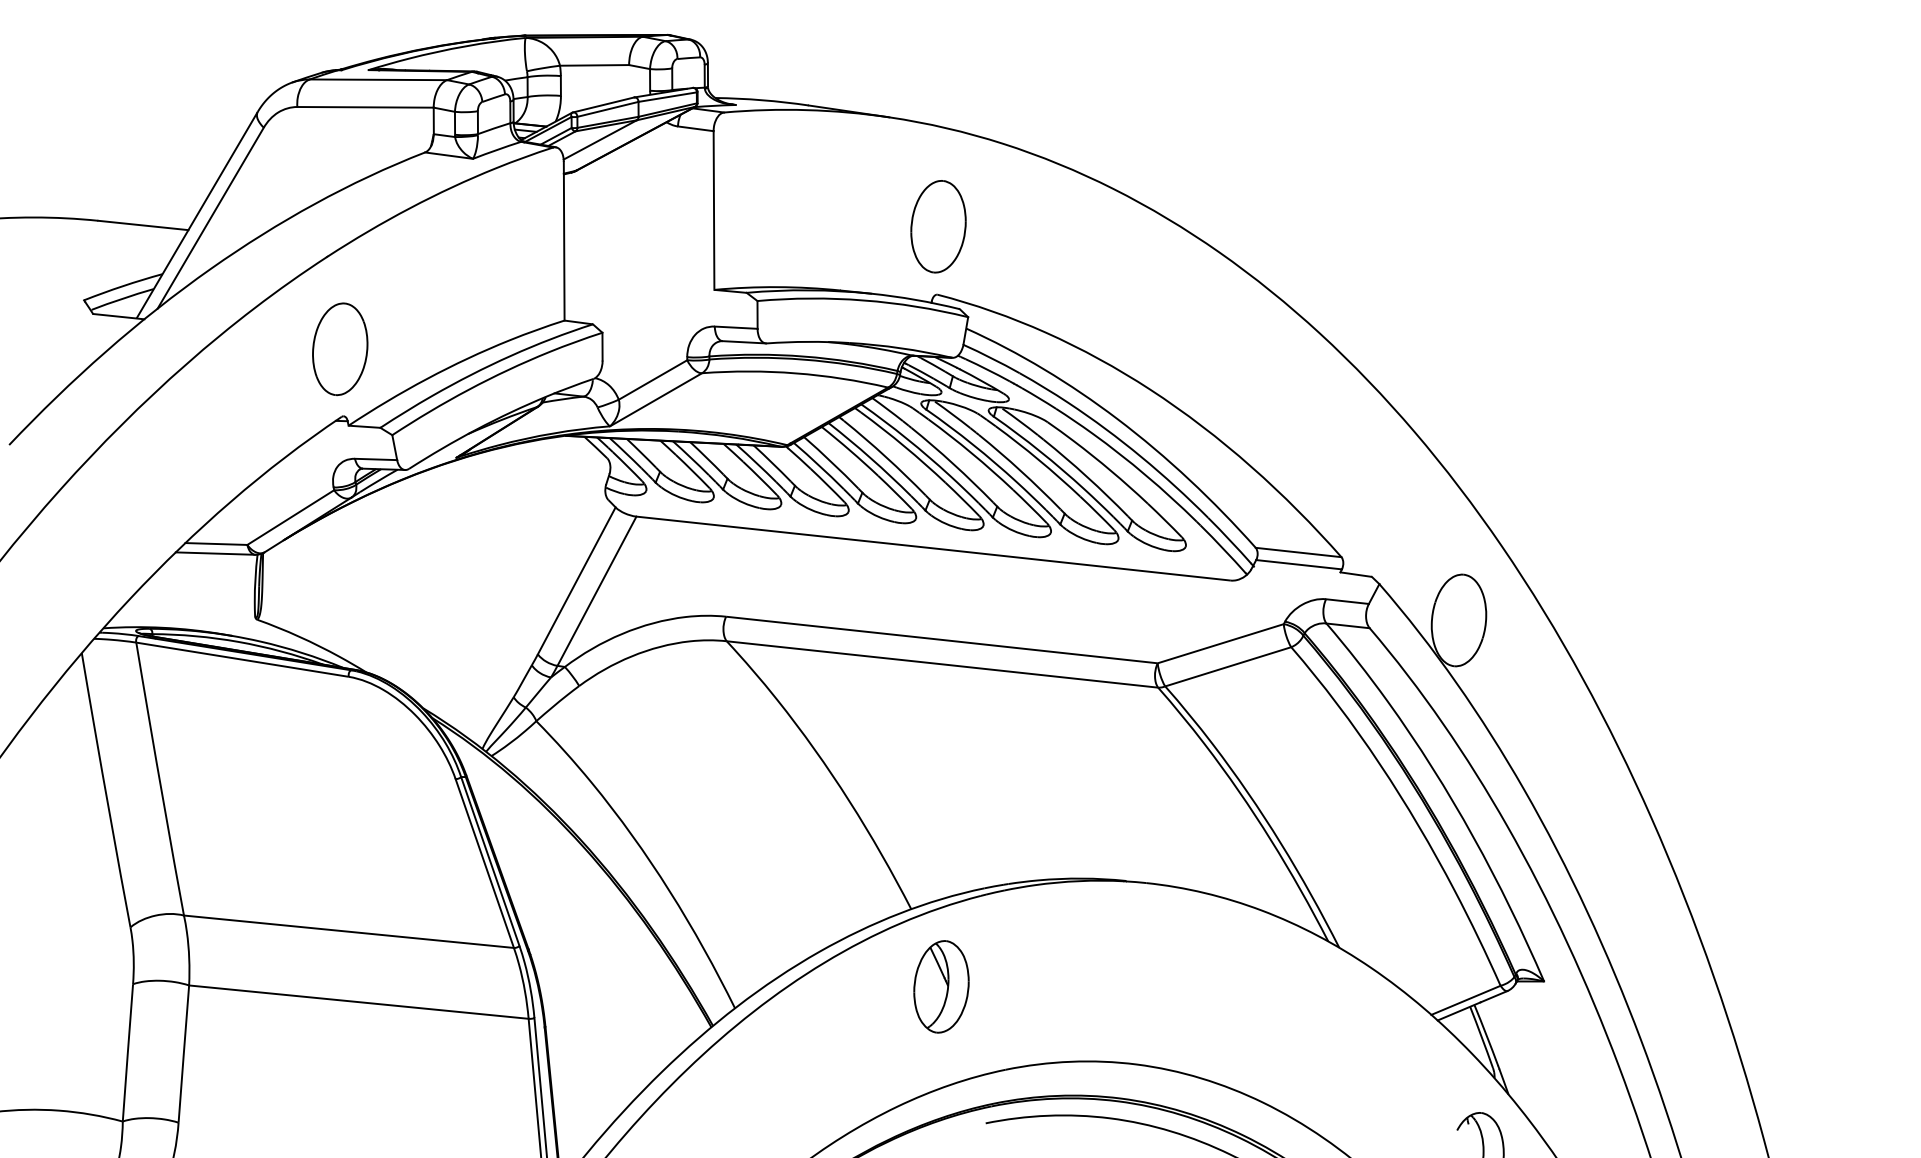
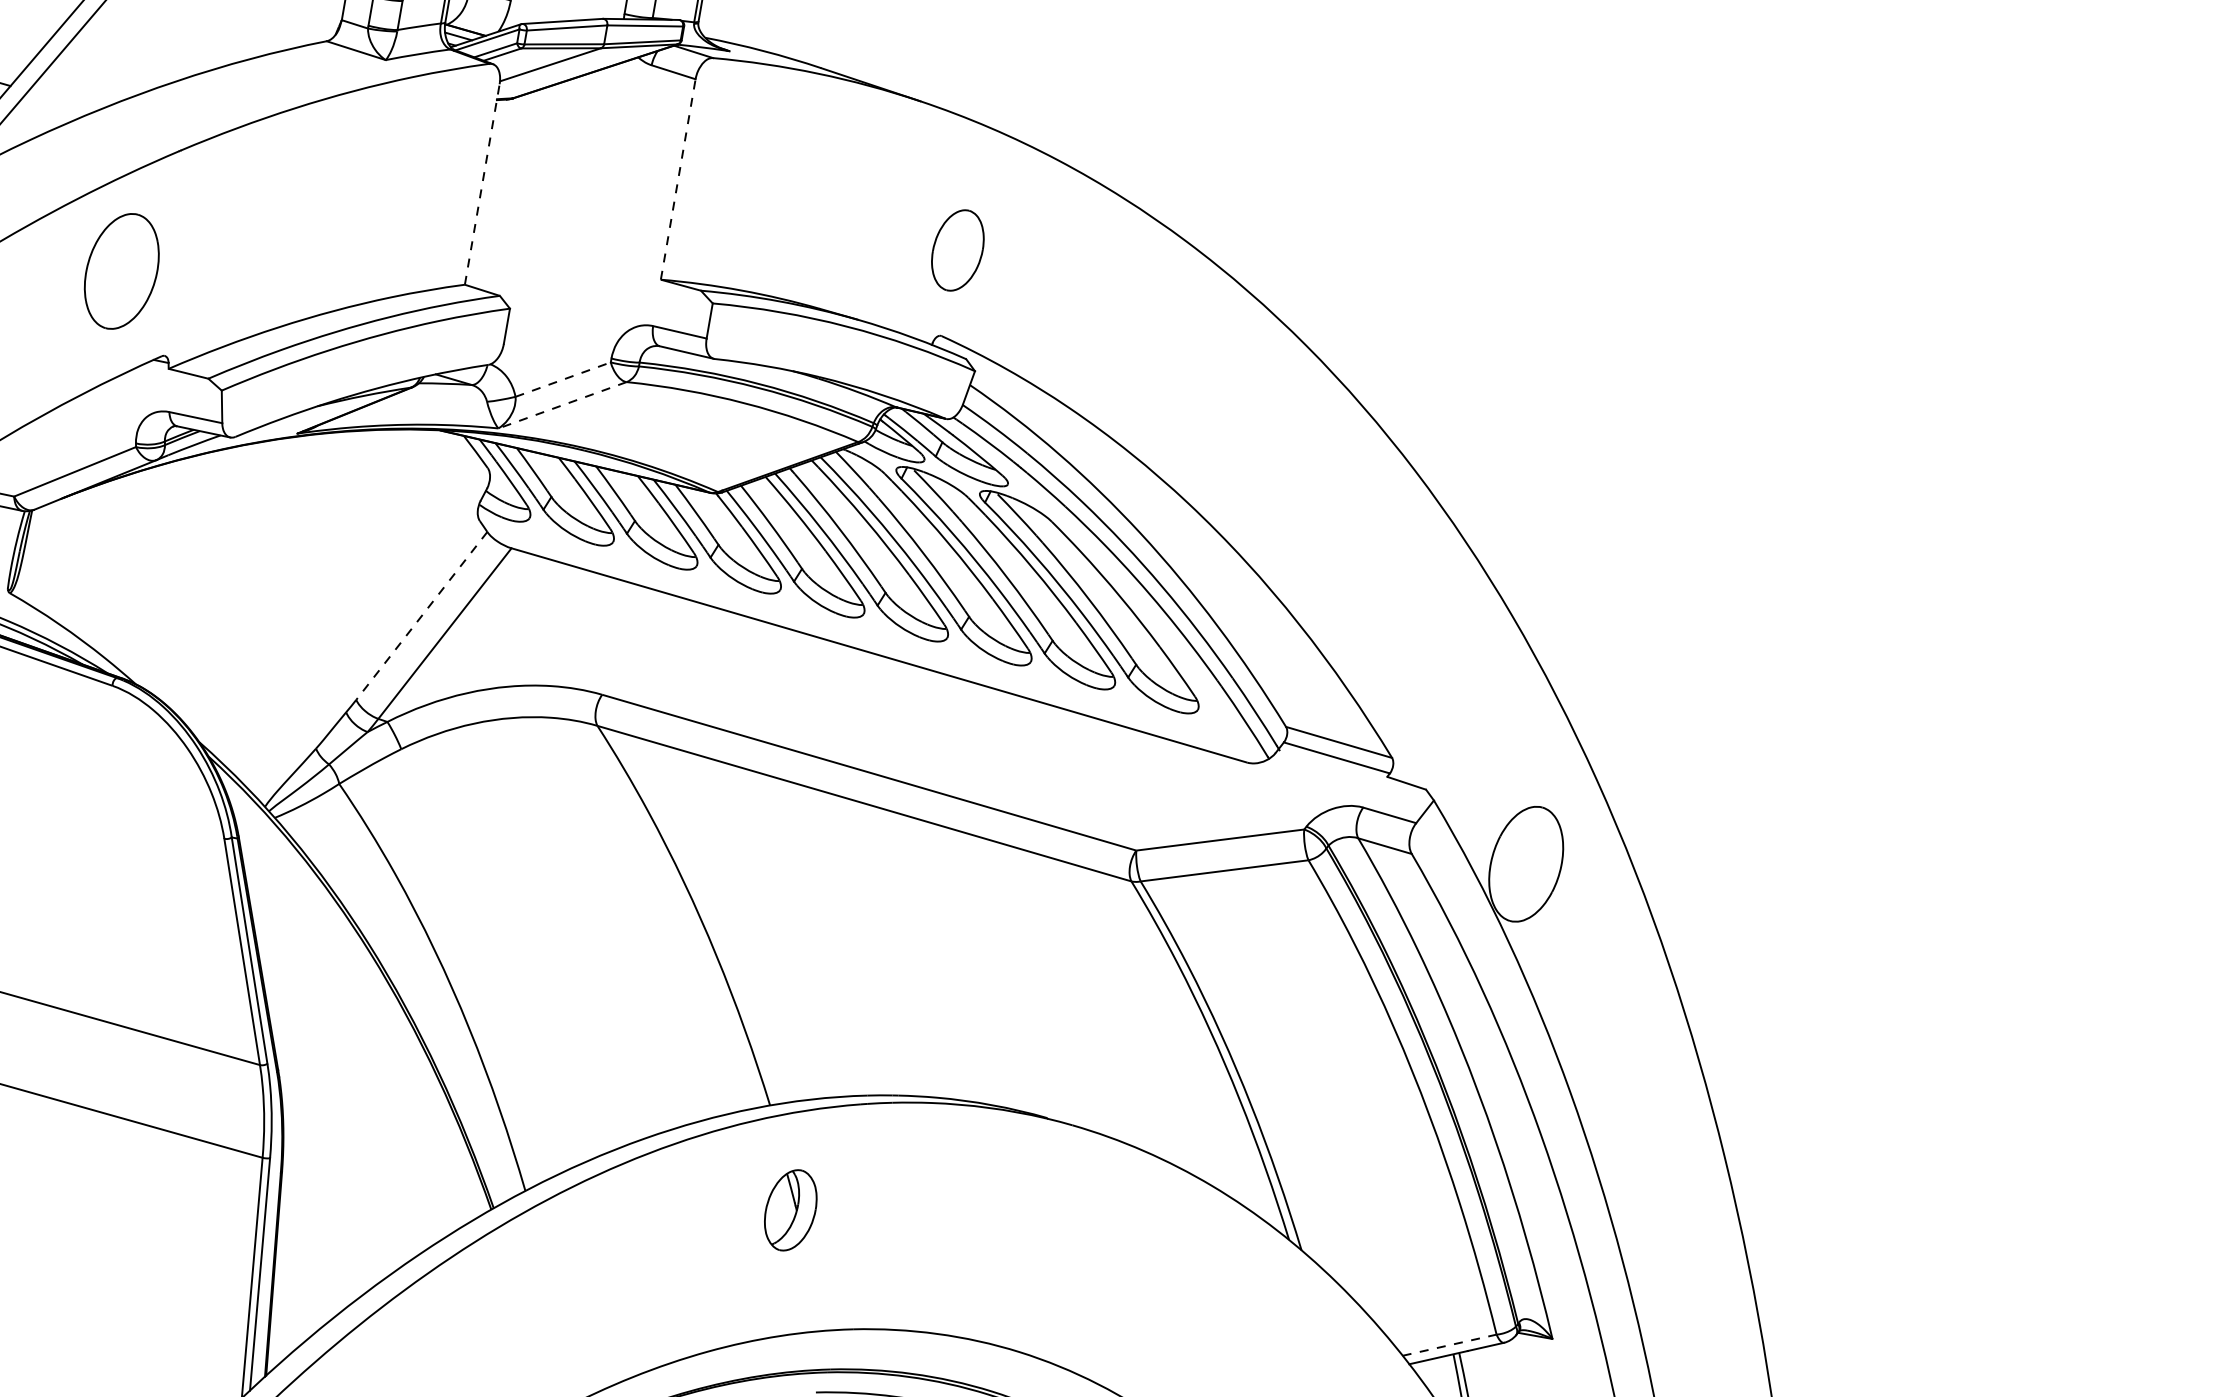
line: (714, 210) -> (678, 179), solid -> dashed
part: (938, 226) -> (957, 250), size x0.7
line: (564, 240) -> (482, 183), solid -> dashed
part: (340, 349) -> (122, 271), moved
line: (653, 380) -> (563, 380), solid -> dashed
line: (655, 400) -> (561, 406), solid -> dashed
line: (576, 581) -> (421, 616), solid -> dashed
part: (941, 986) -> (790, 1209), size x0.7
line: (1465, 1000) -> (1448, 1345), solid -> dashed

